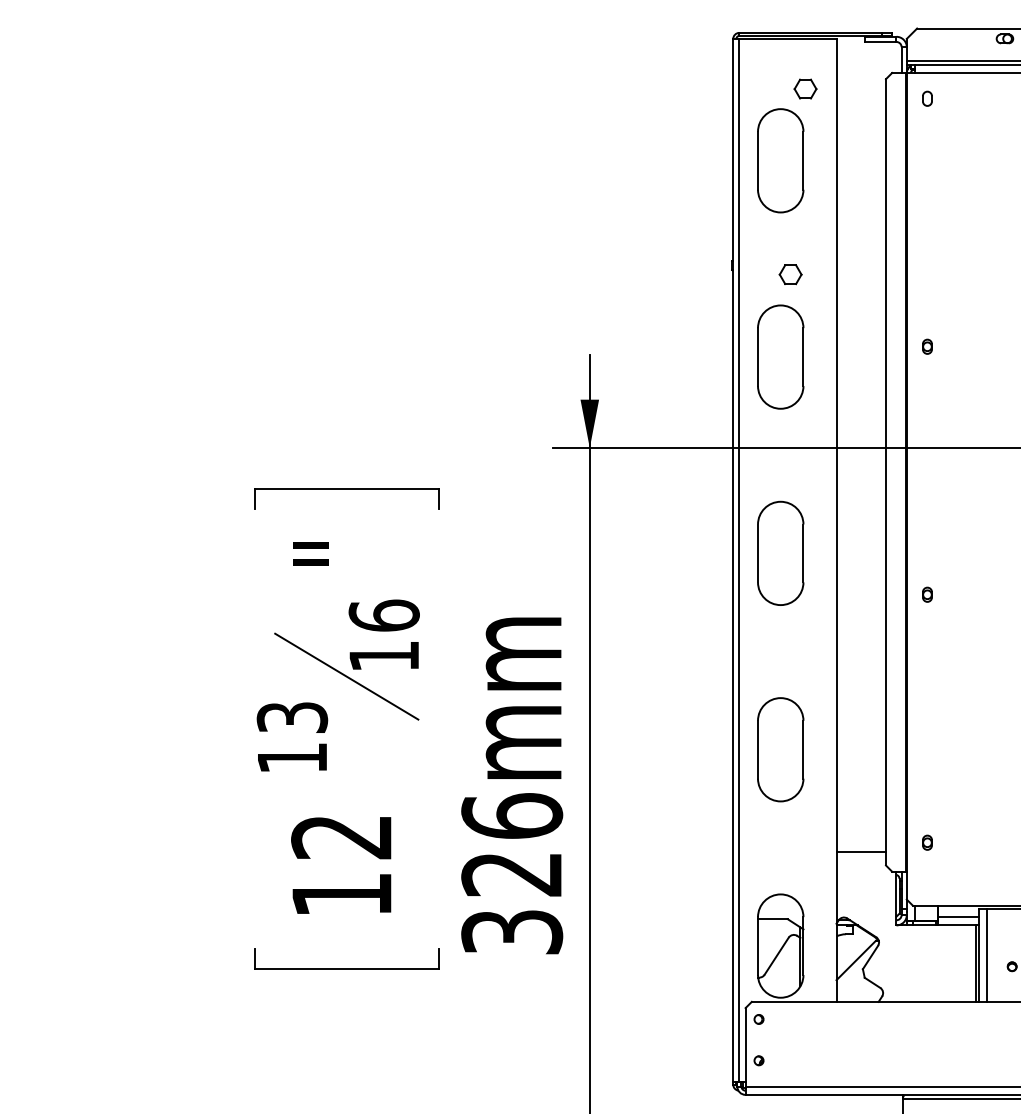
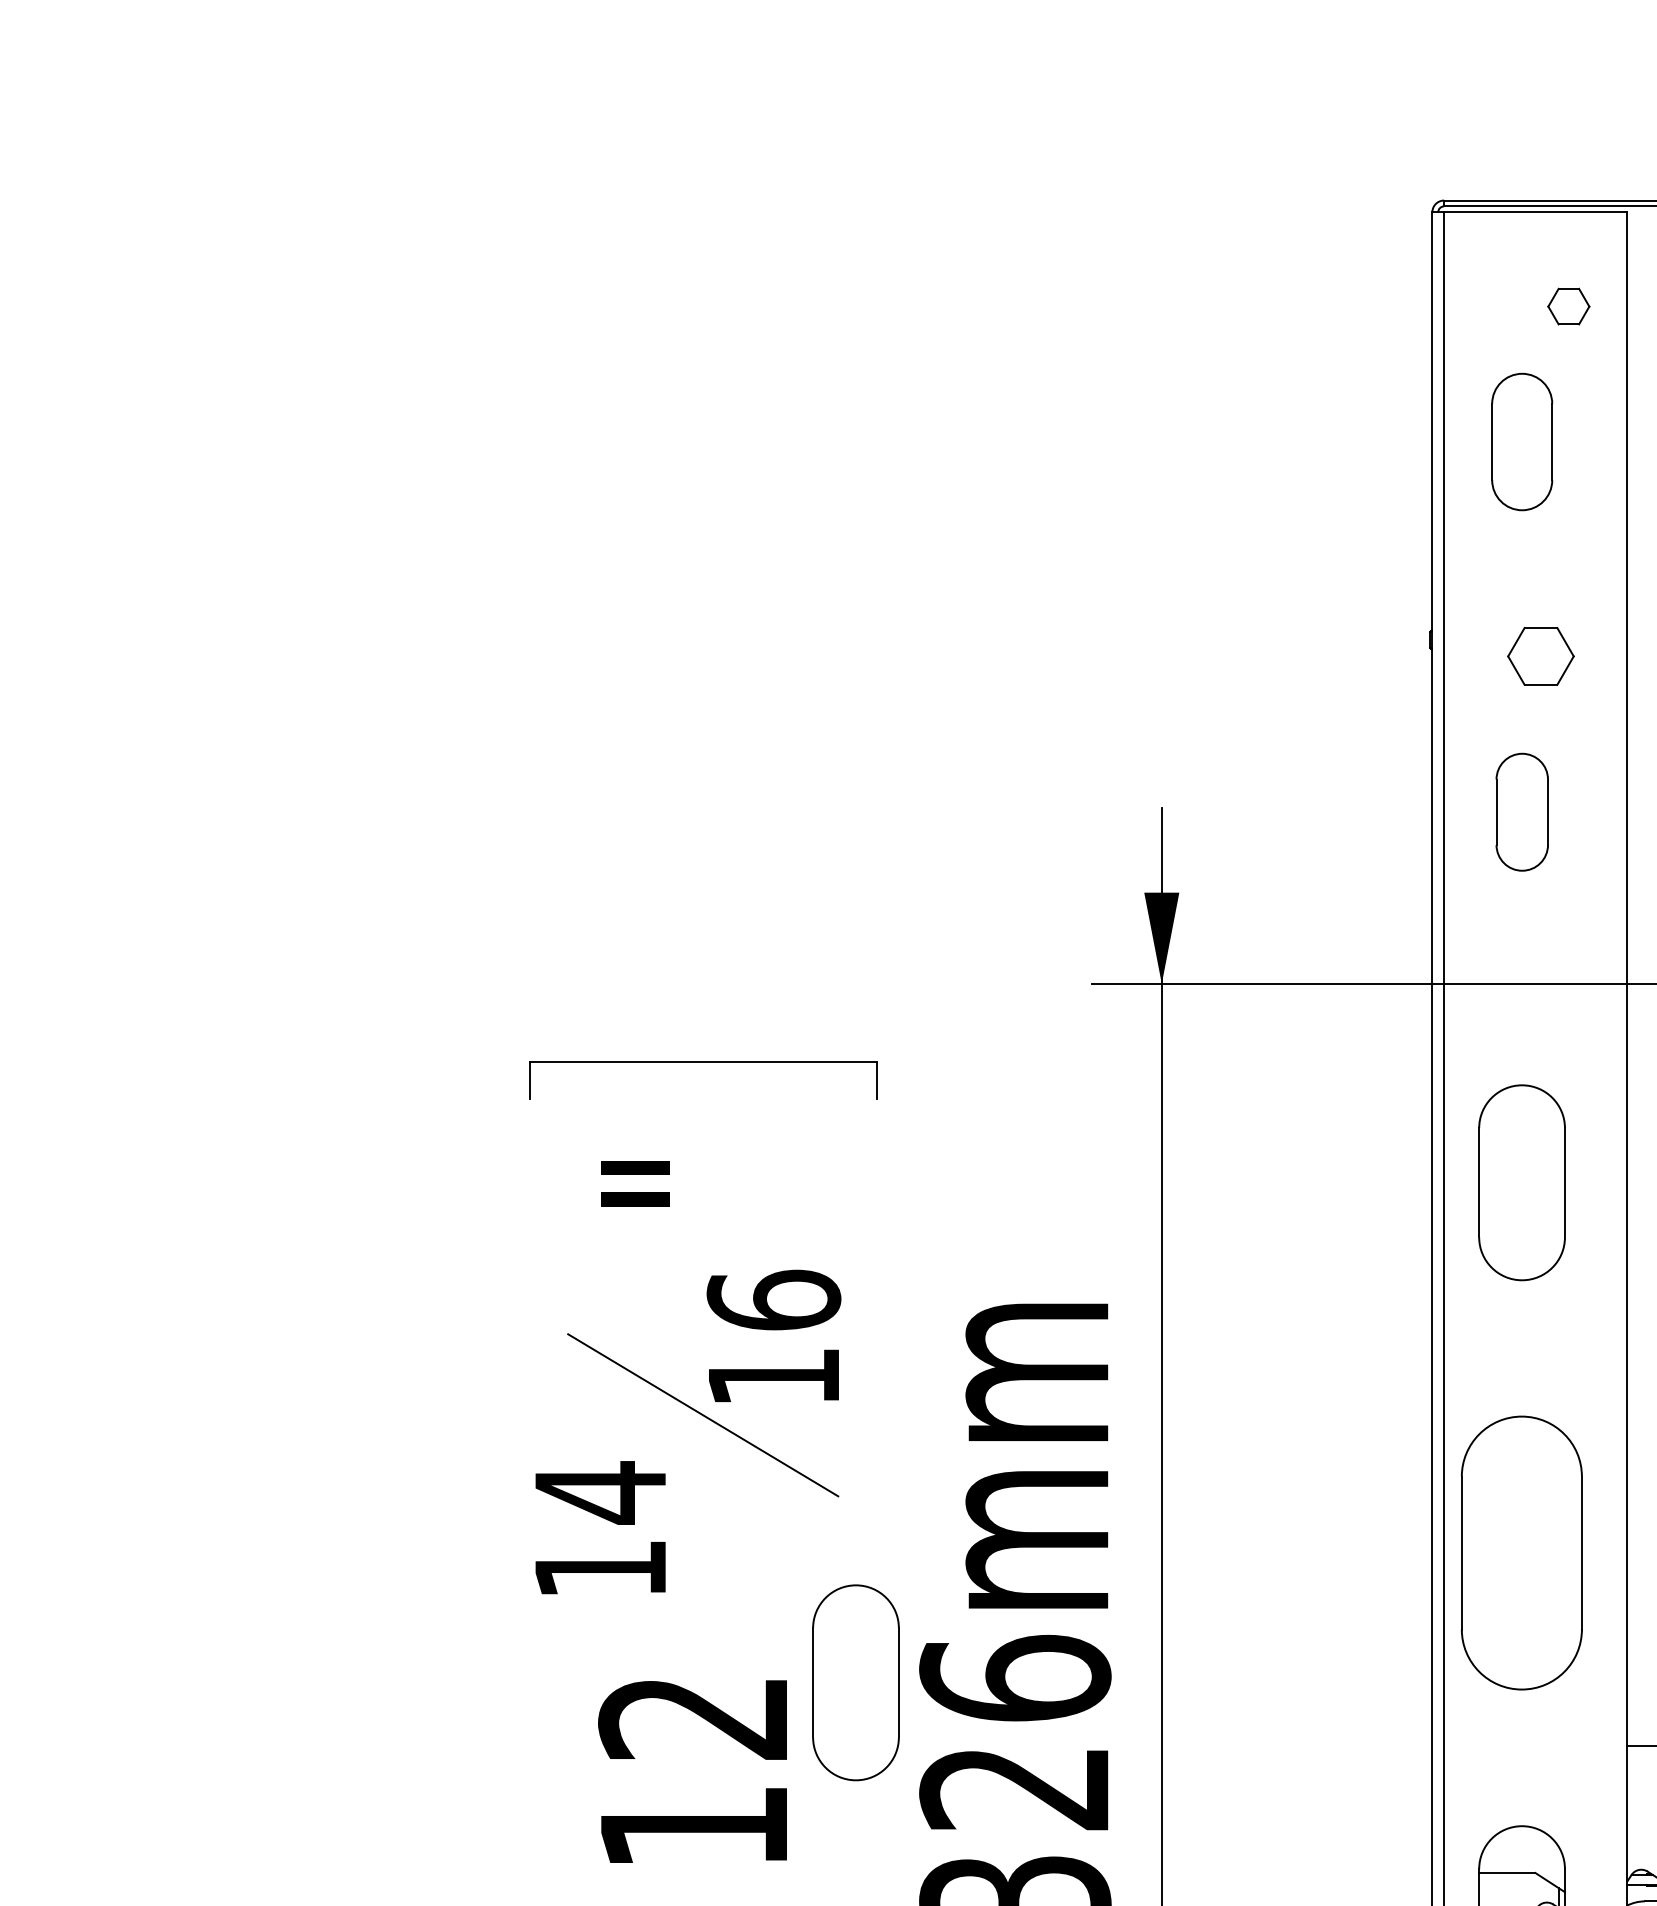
part: (780, 160) -> (1521, 441), size x0.7
part: (790, 274) -> (1540, 656), size x1.6
part: (780, 356) -> (1521, 811), size x0.6
text: (292, 717) -> (600, 1492), 13 -> 14
part: (780, 749) -> (1521, 1552), size x1.4
part: (427, 817) -> (855, 1681), added

